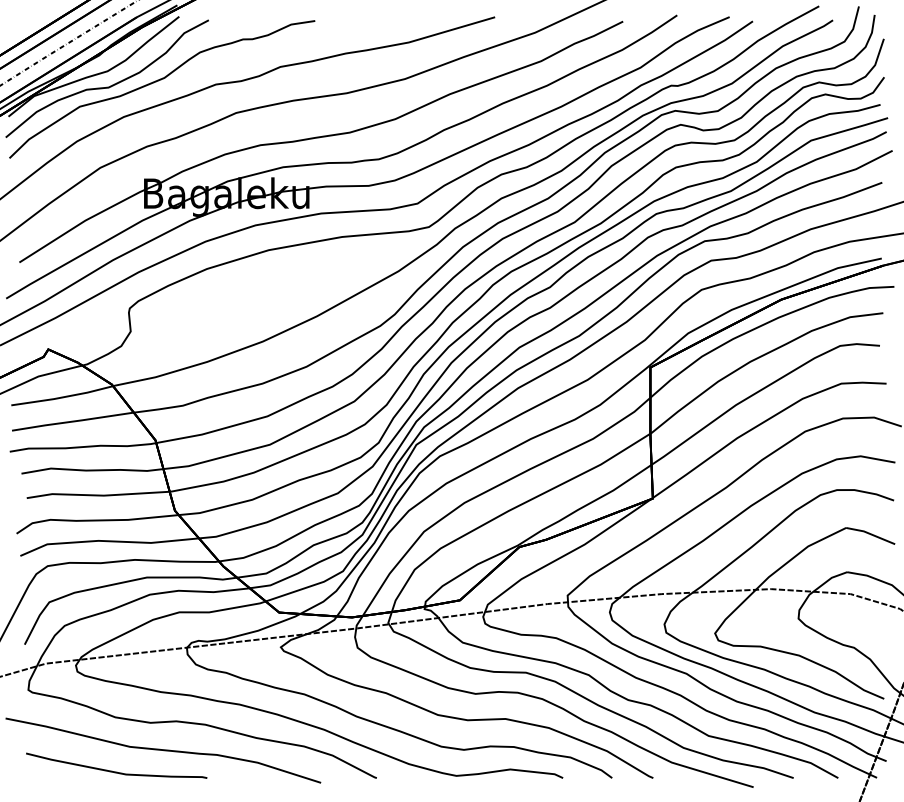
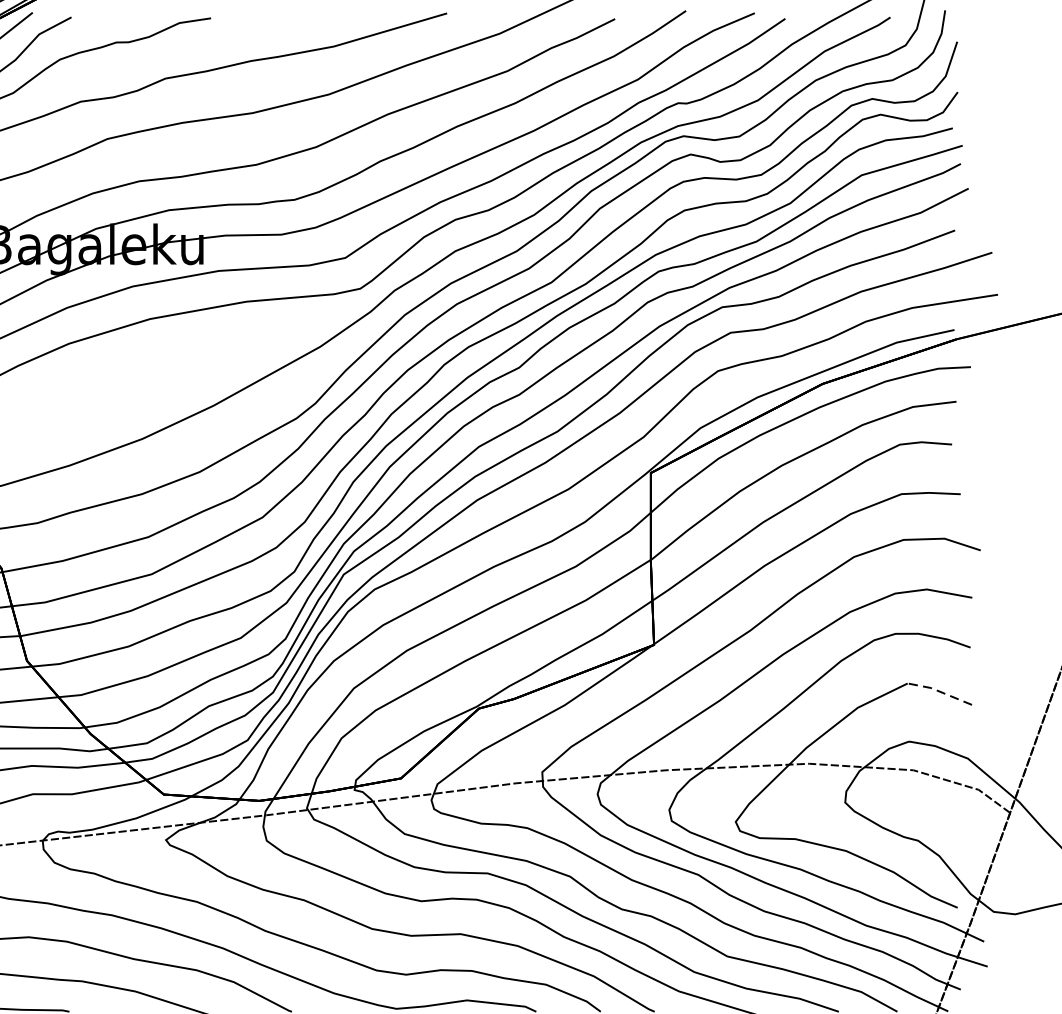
line: (870, 534) -> (939, 692), solid -> dashed

